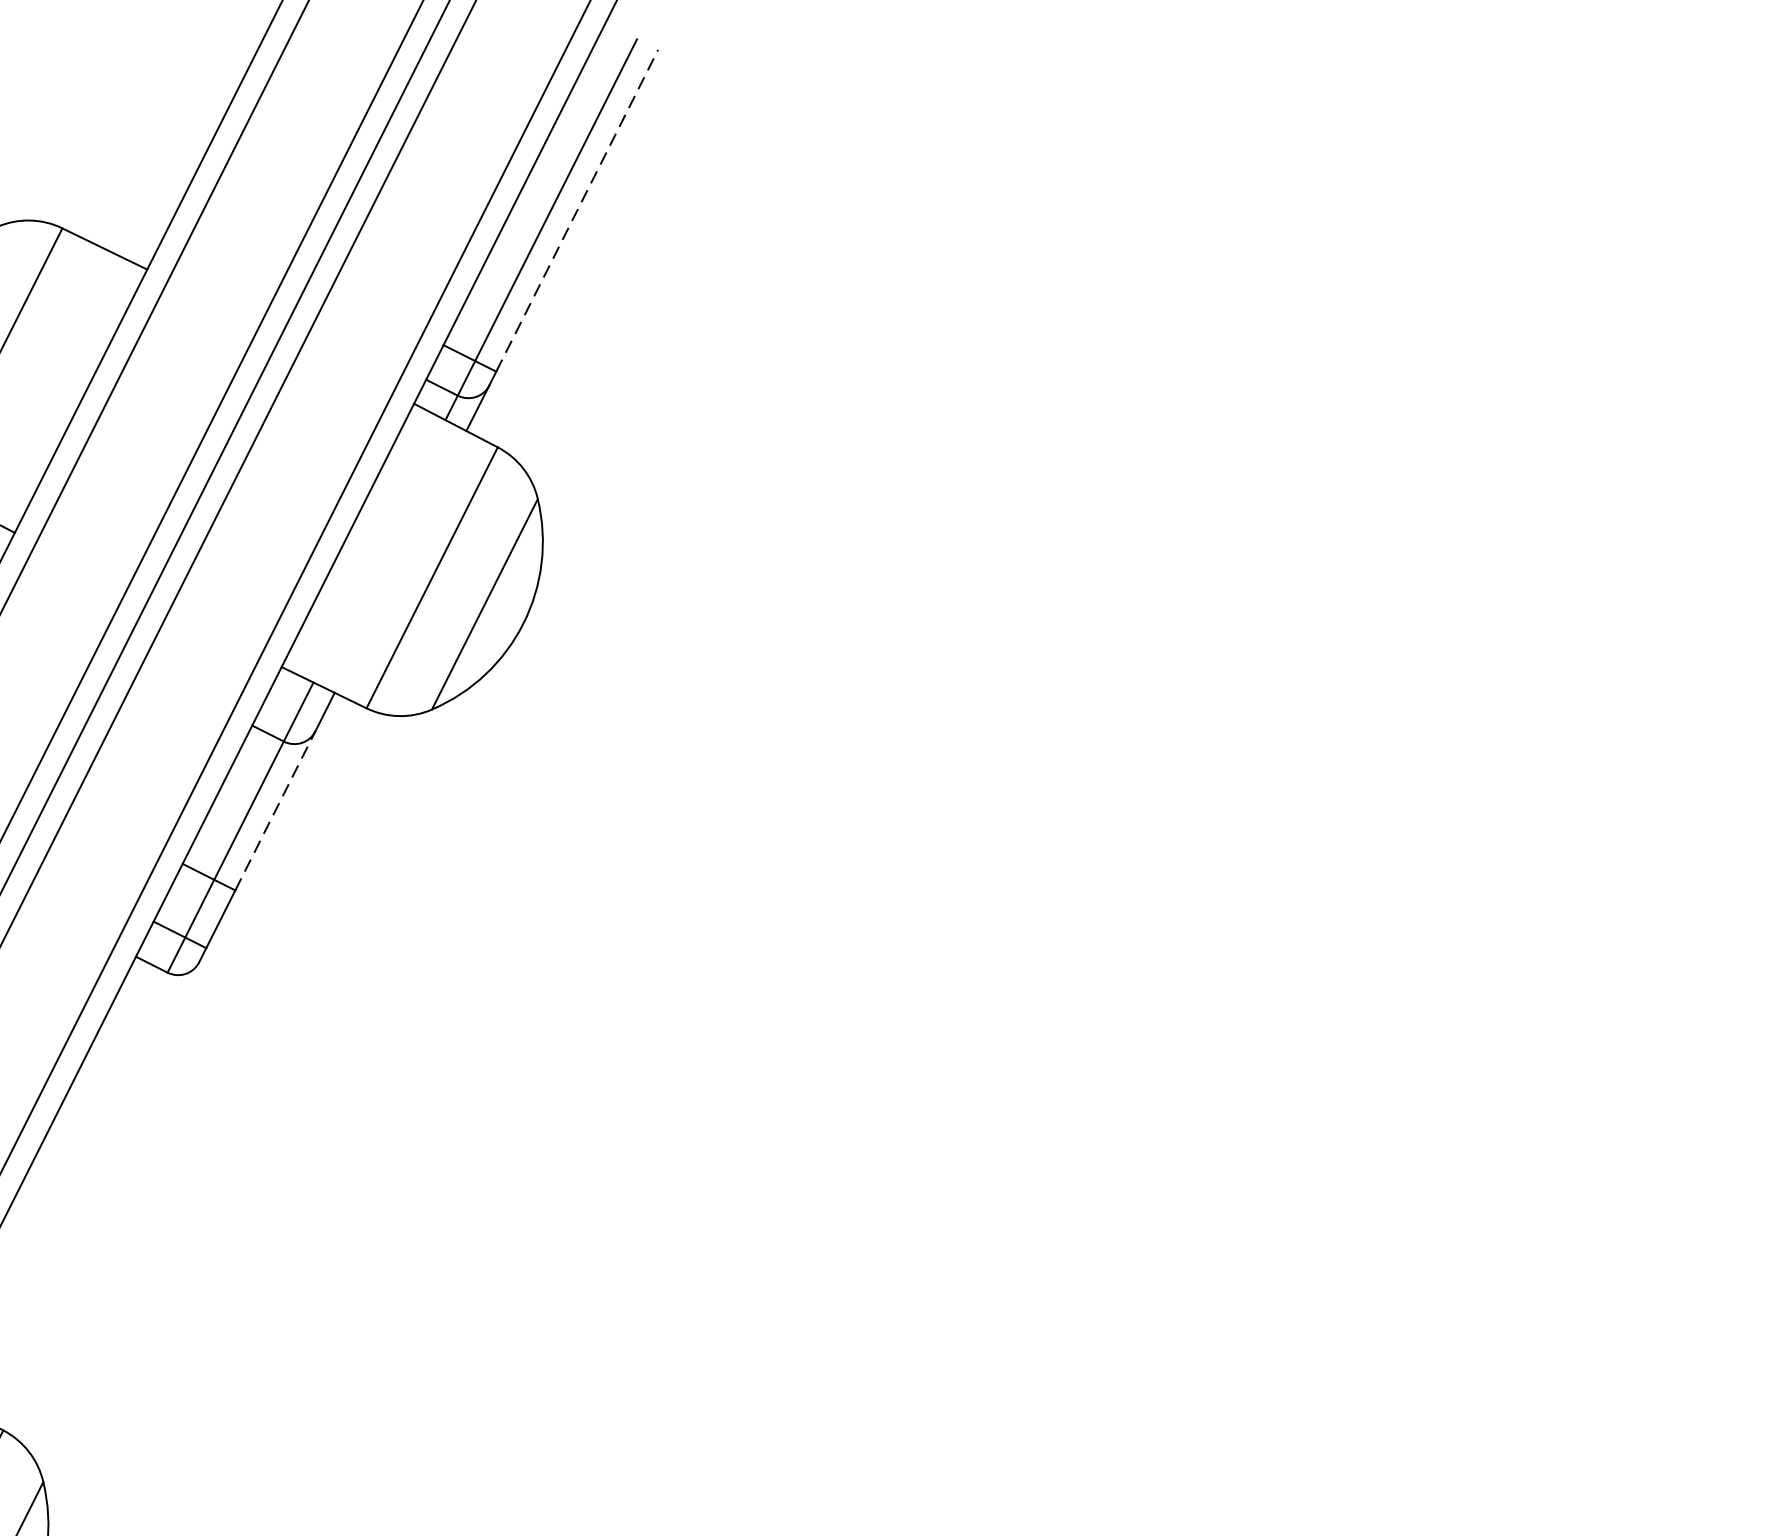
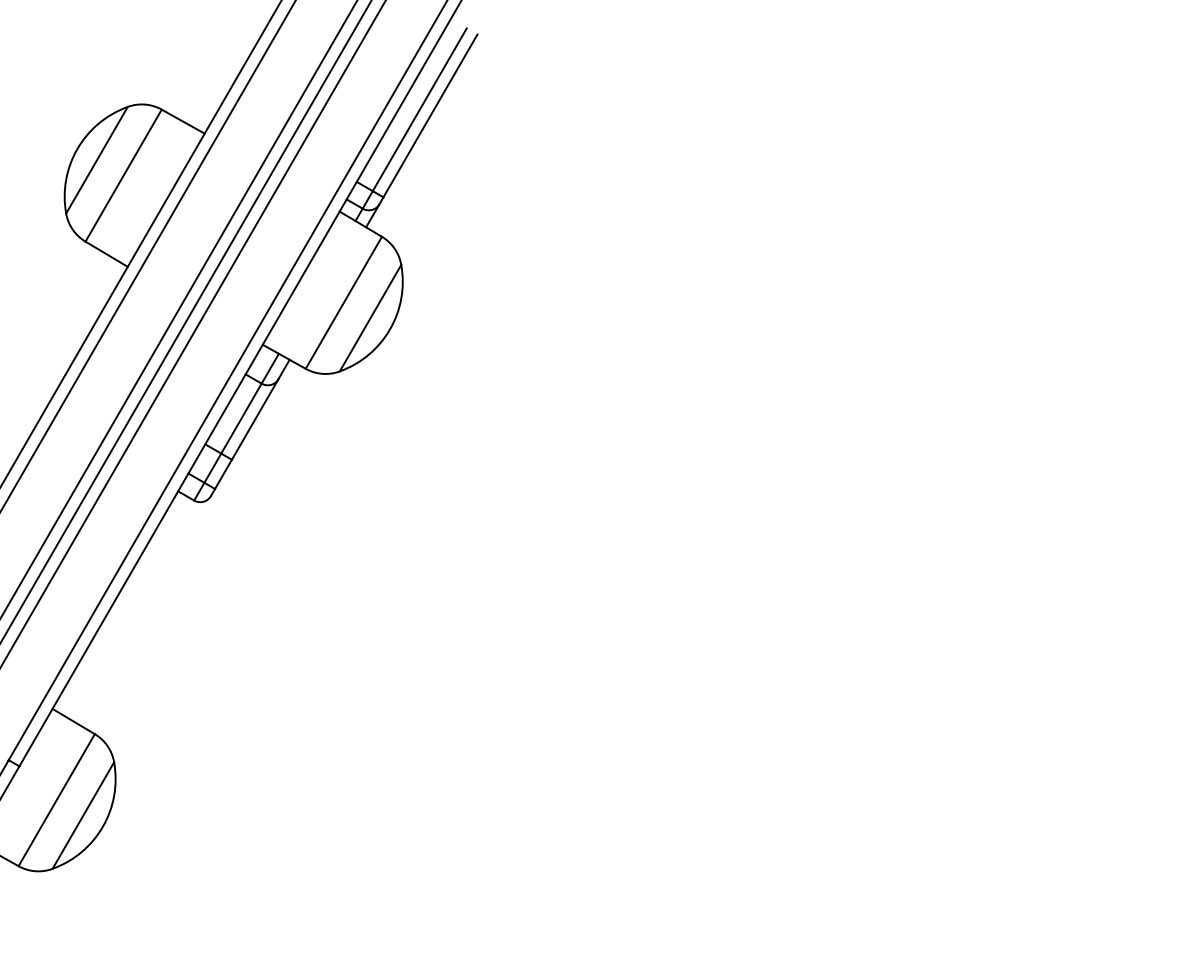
line: (577, 209) -> (430, 115), dashed -> solid
line: (275, 810) -> (255, 419), dashed -> solid

